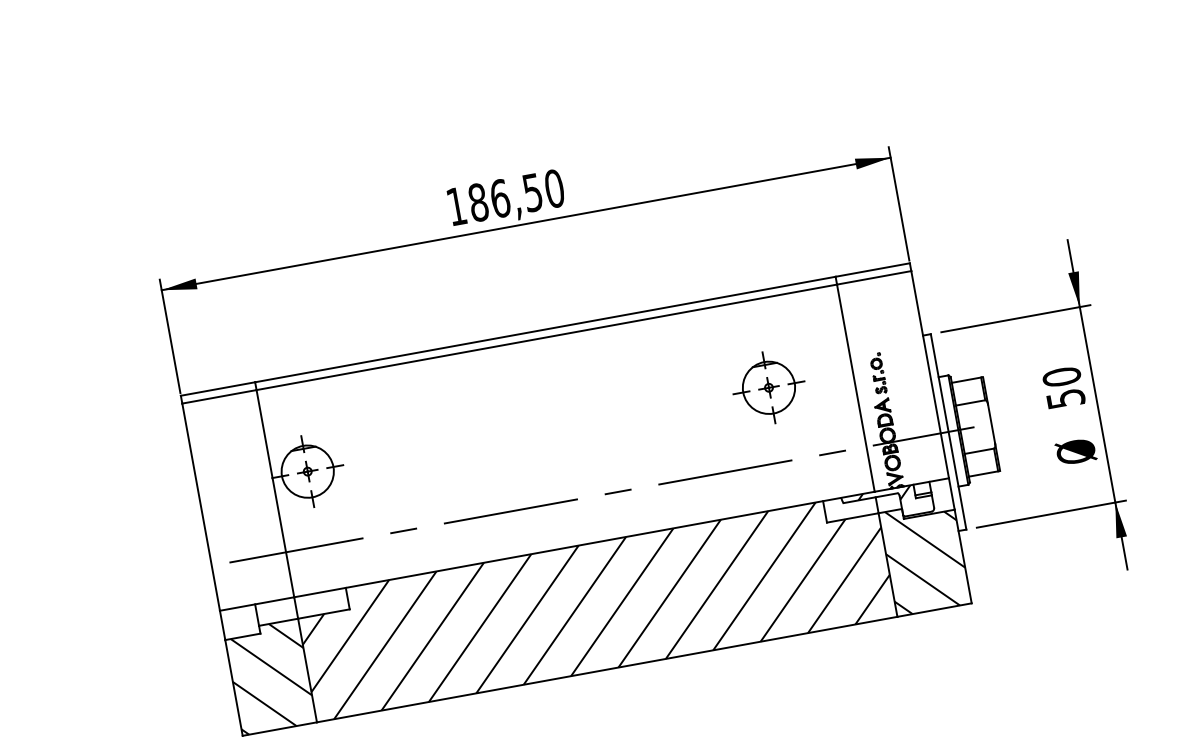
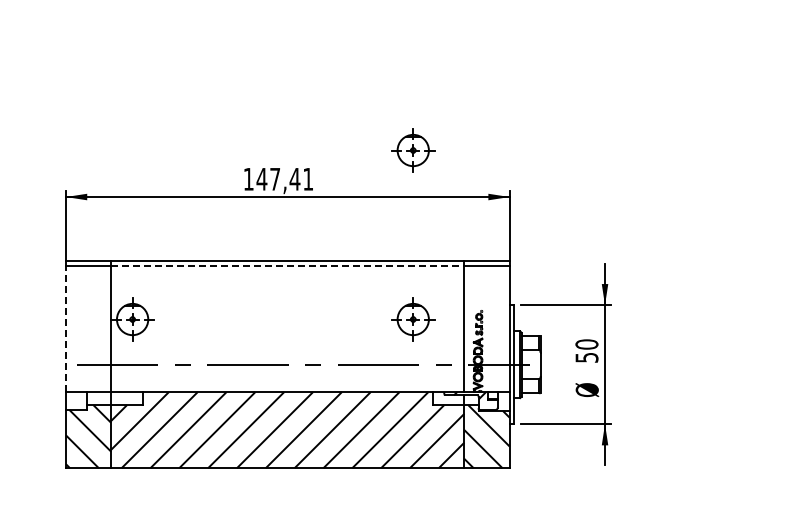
part: (718, 109) -> (413, 150), added
text: (515, 194) -> (284, 178), 186,50 -> 147,41
line: (546, 338) -> (287, 266), solid -> dashed
line: (201, 506) -> (66, 328), solid -> dashed

